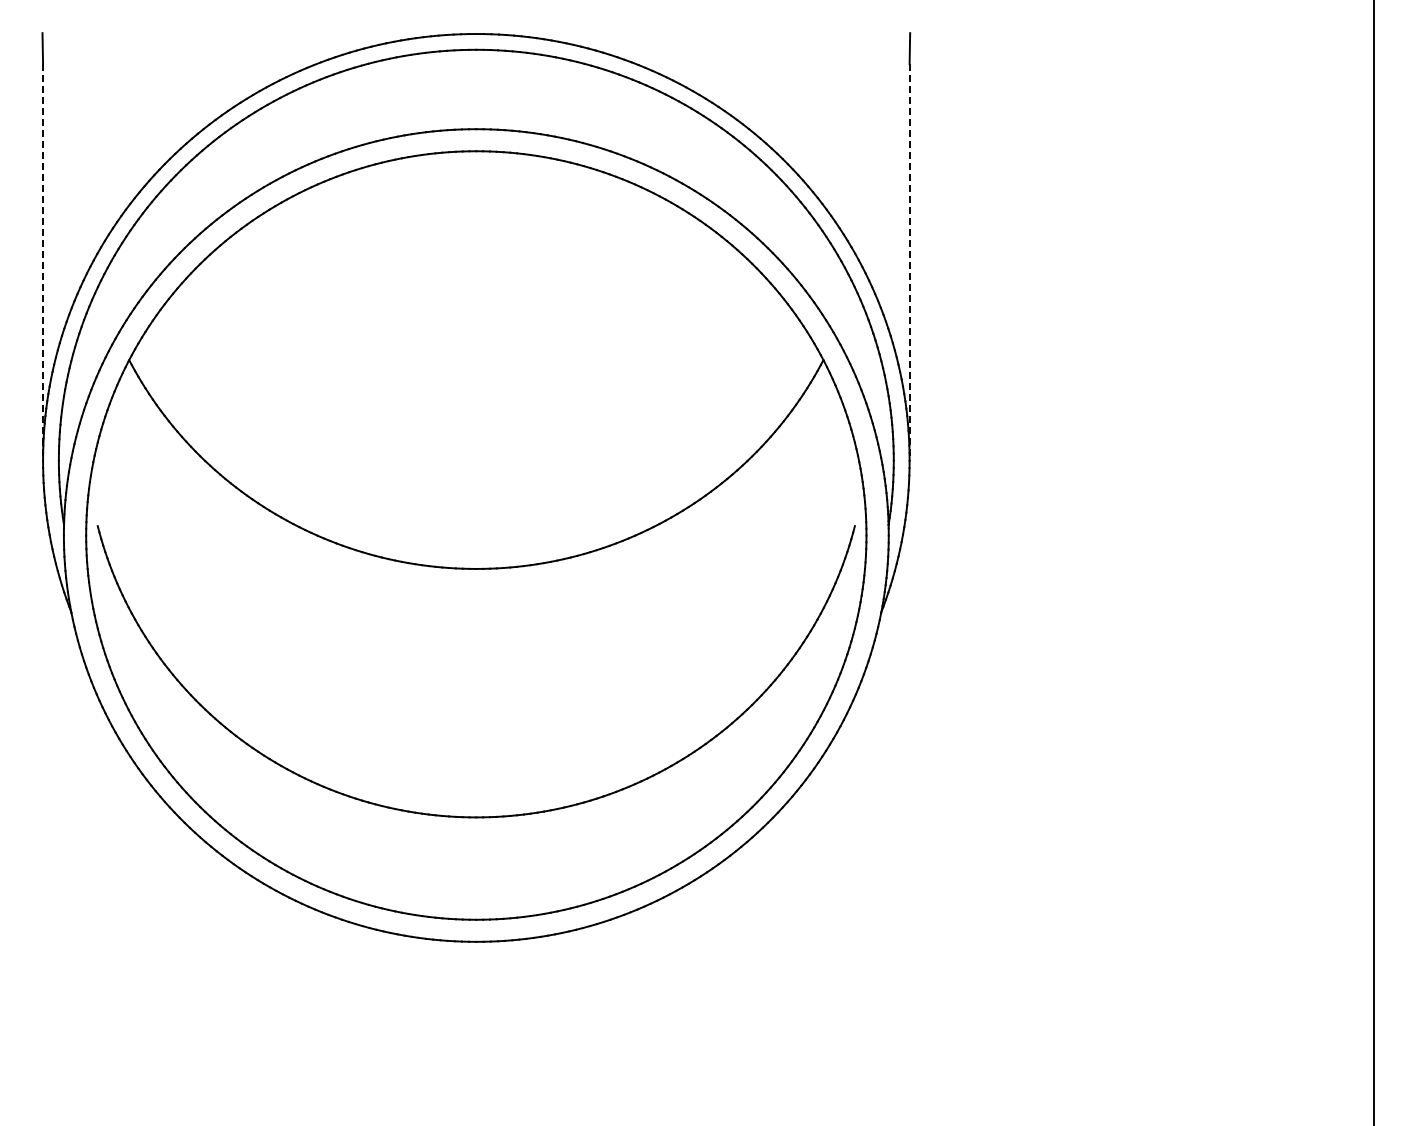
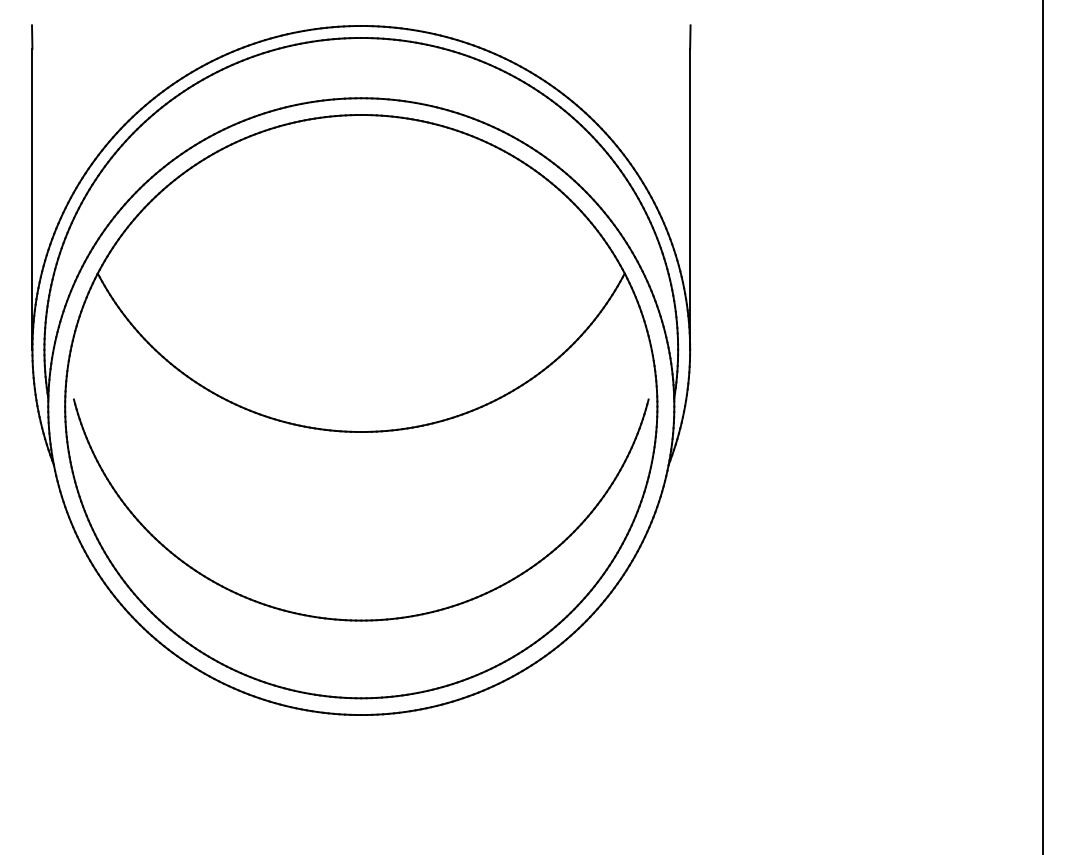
line: (43, 262) -> (32, 199), dashed -> solid
line: (909, 262) -> (690, 199), dashed -> solid

